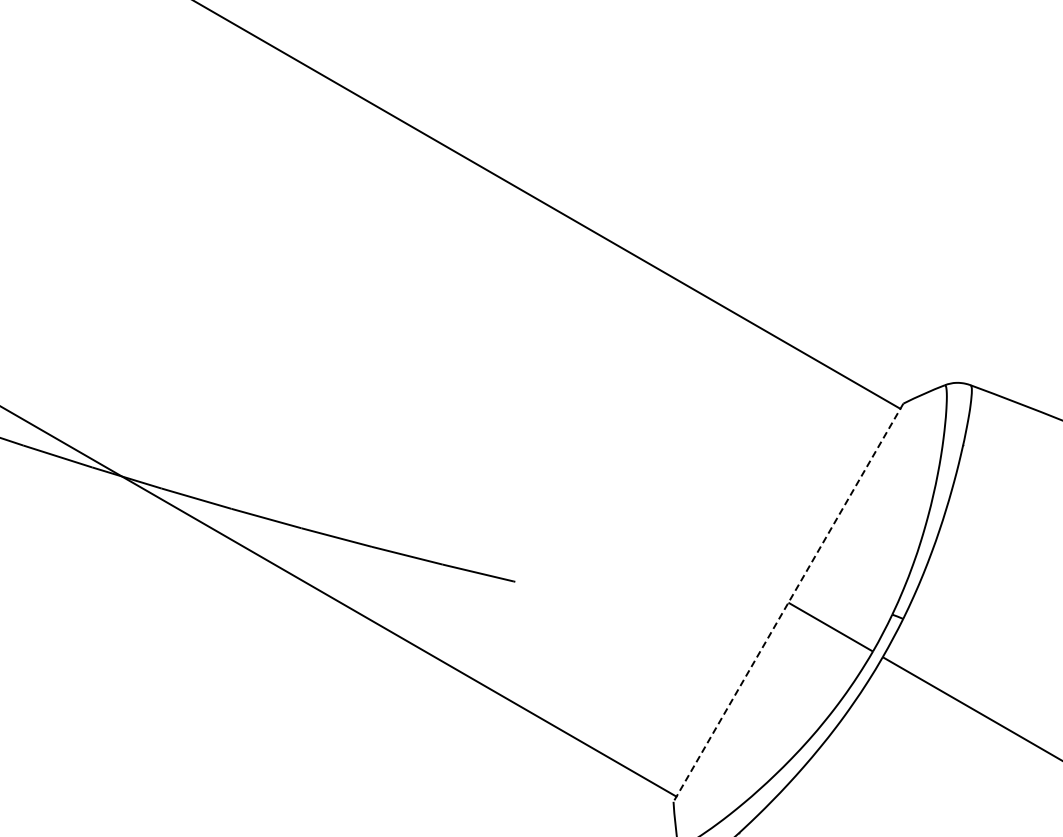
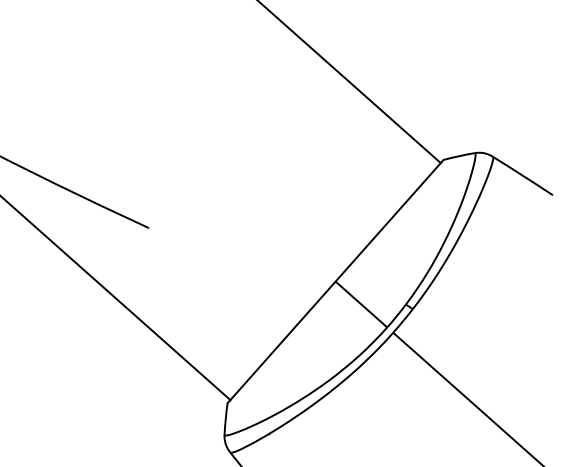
line: (788, 602) -> (335, 281), dashed -> solid

